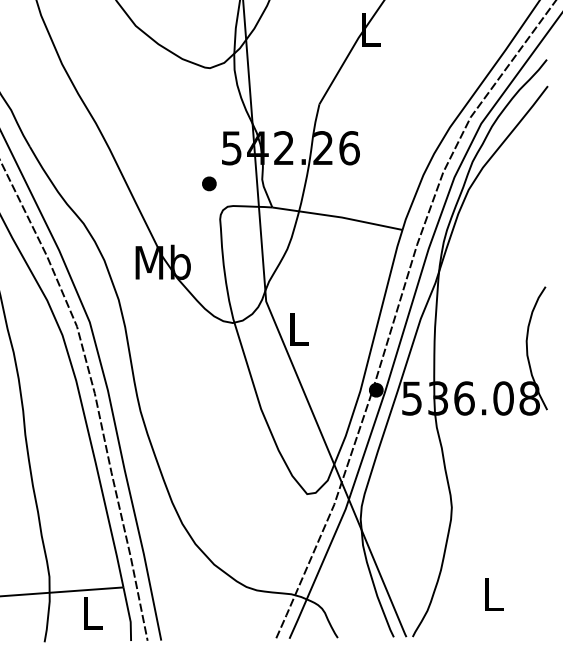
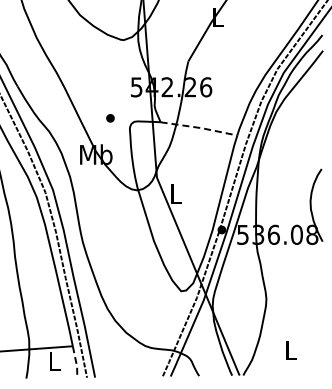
part: (209, 184) -> (110, 118), moved
line: (338, 216) -> (199, 127), solid -> dashed
line: (129, 614) -> (76, 362), solid -> dashed

